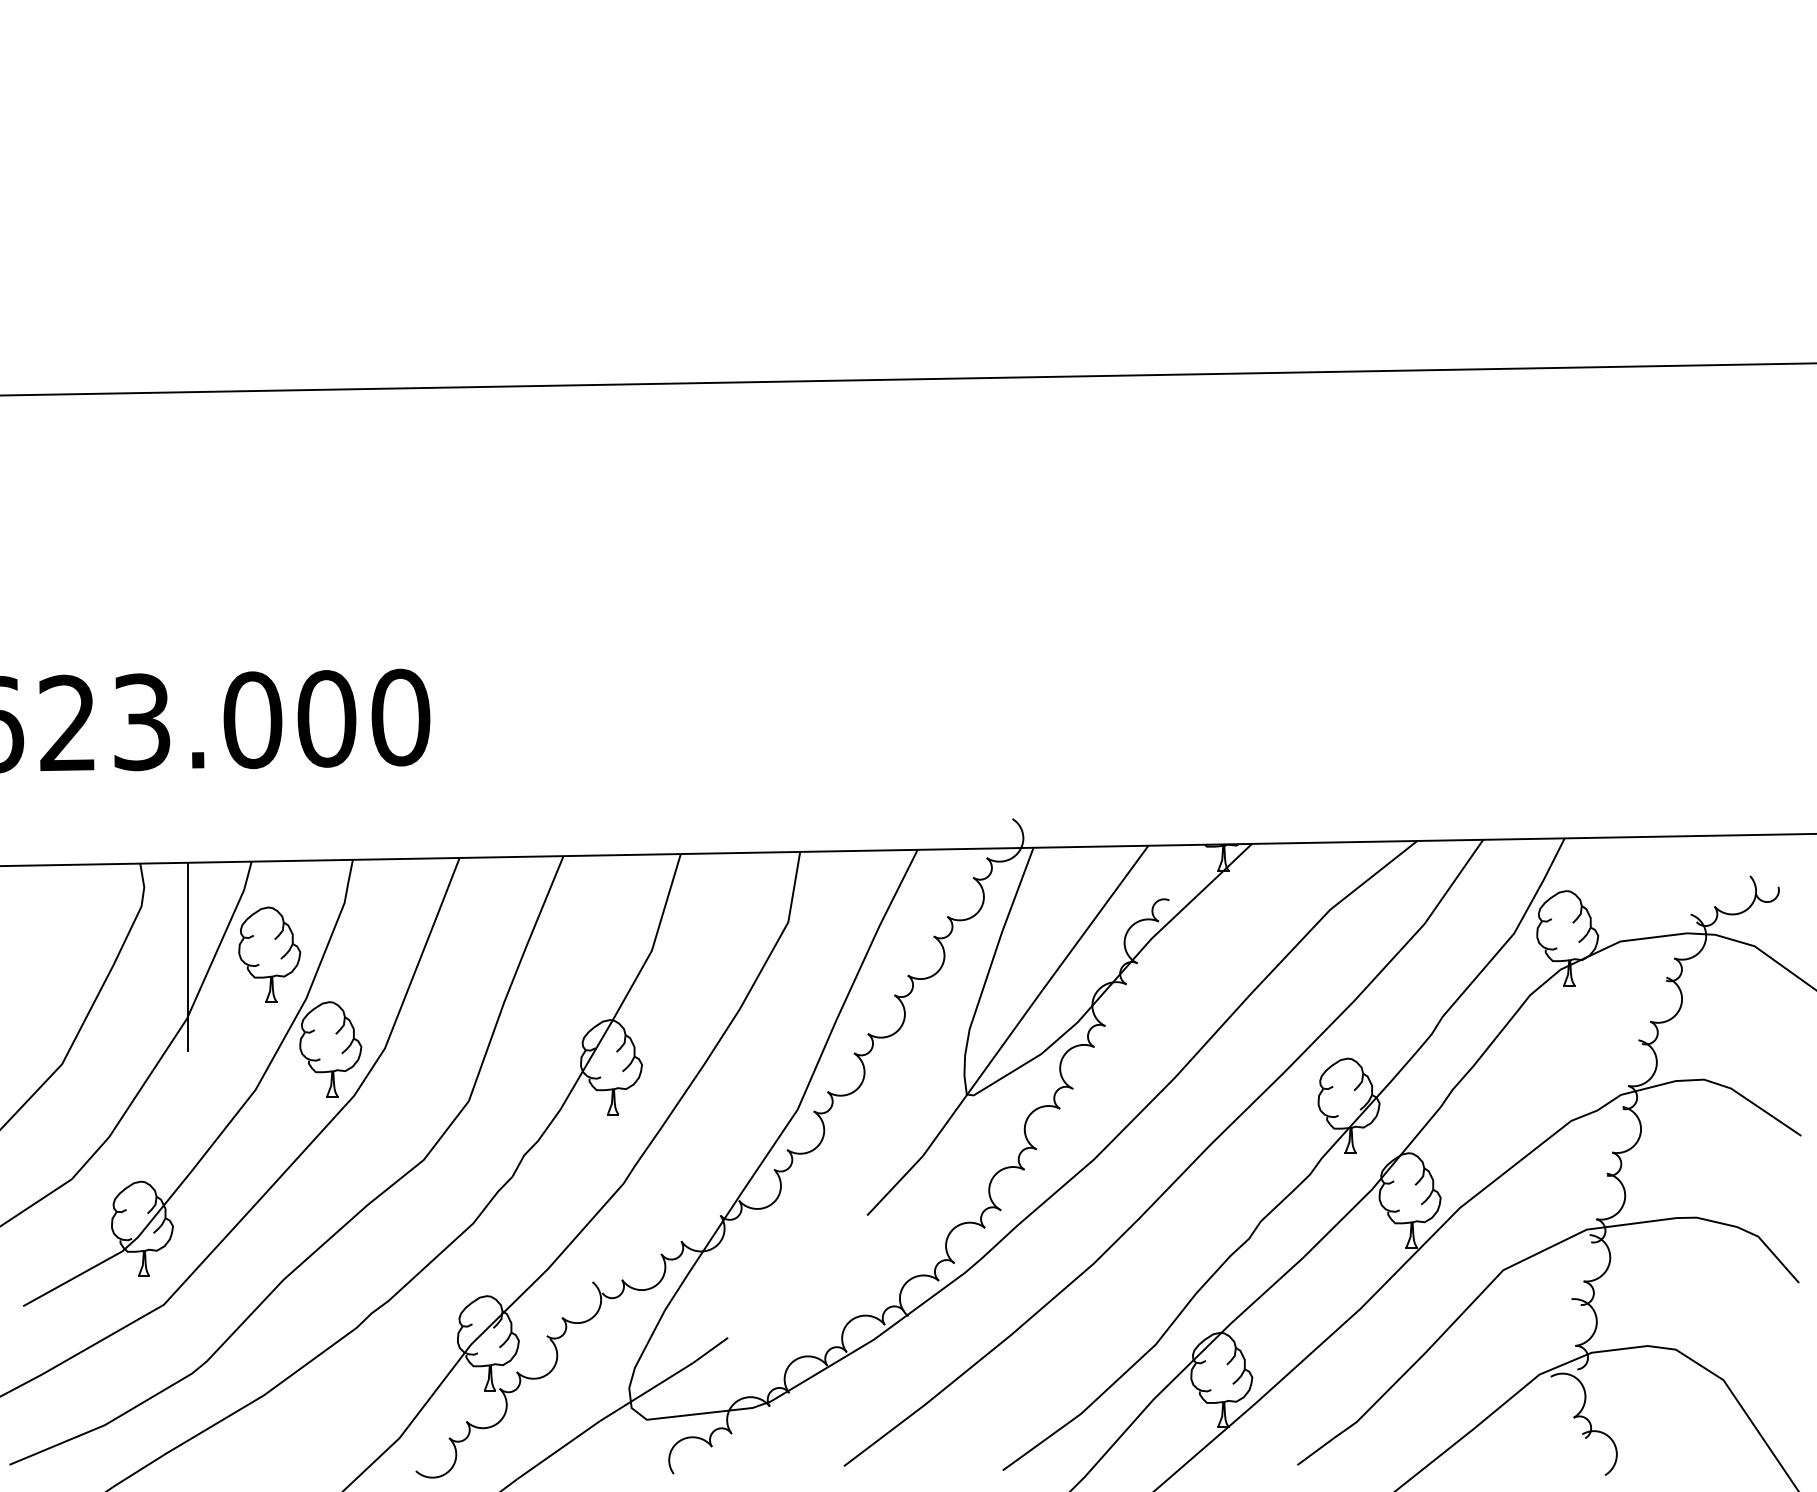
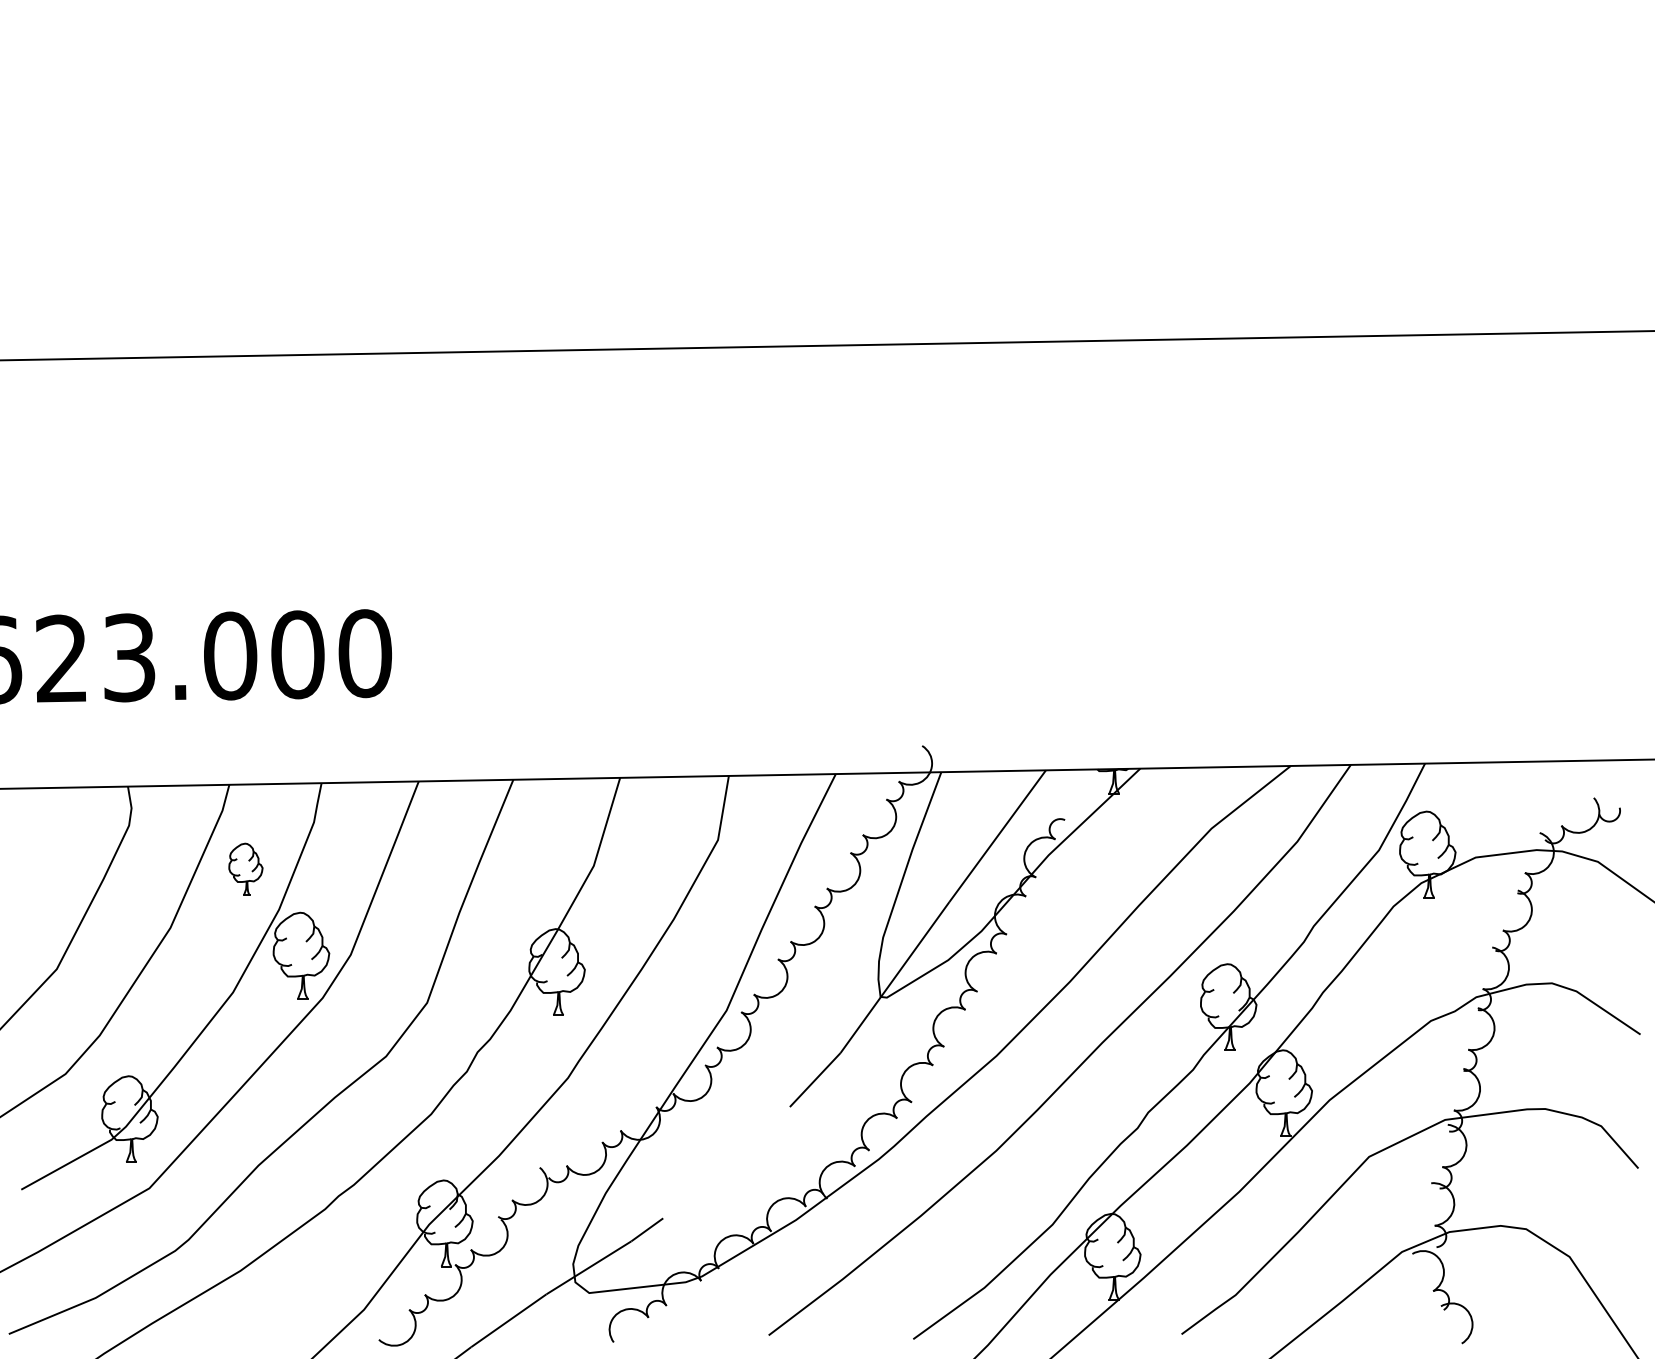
part: (269, 954) -> (245, 869), size x0.6
line: (187, 956) -> (170, 871), removed

